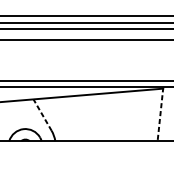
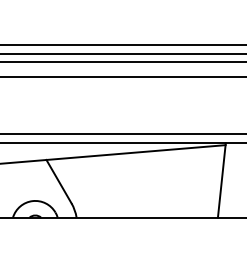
line: (42, 114) -> (58, 181), dashed -> solid
line: (160, 114) -> (221, 180), dashed -> solid

